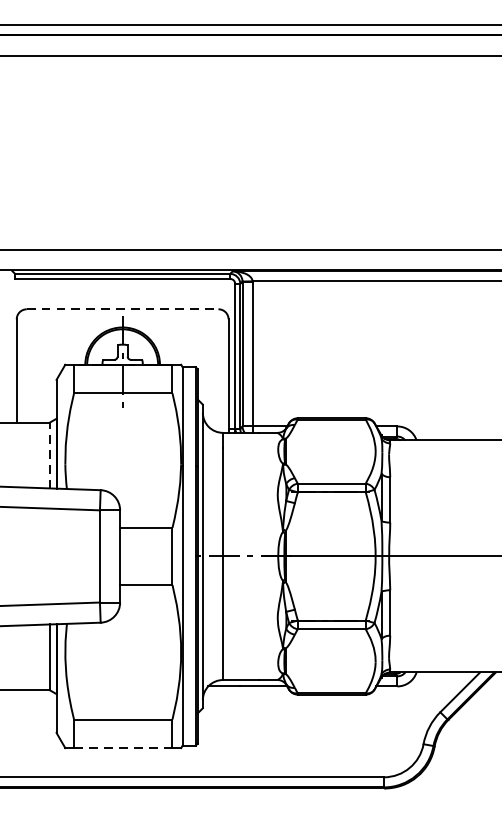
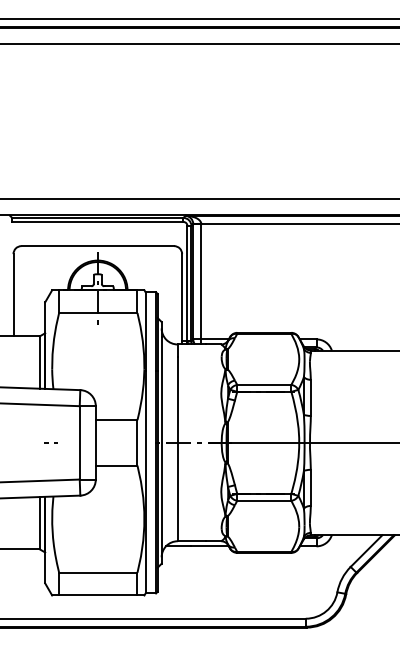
line: (123, 309) -> (98, 246), dashed -> solid
line: (49, 455) -> (39, 362), dashed -> solid
line: (60, 555) -> (48, 442), added
line: (122, 748) -> (97, 595), dashed -> solid

